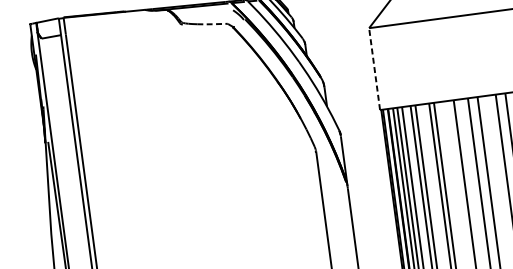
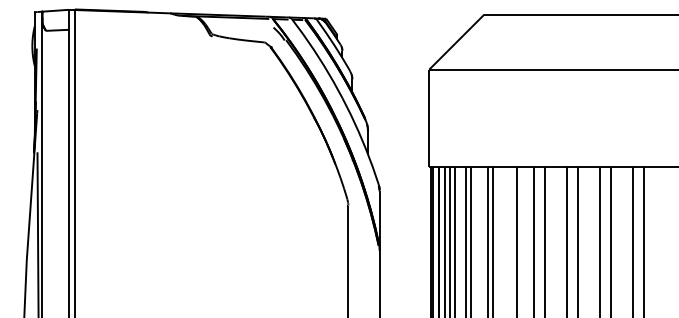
line: (212, 24) -> (247, 40), dashed -> solid
line: (374, 69) -> (429, 118), dashed -> solid

